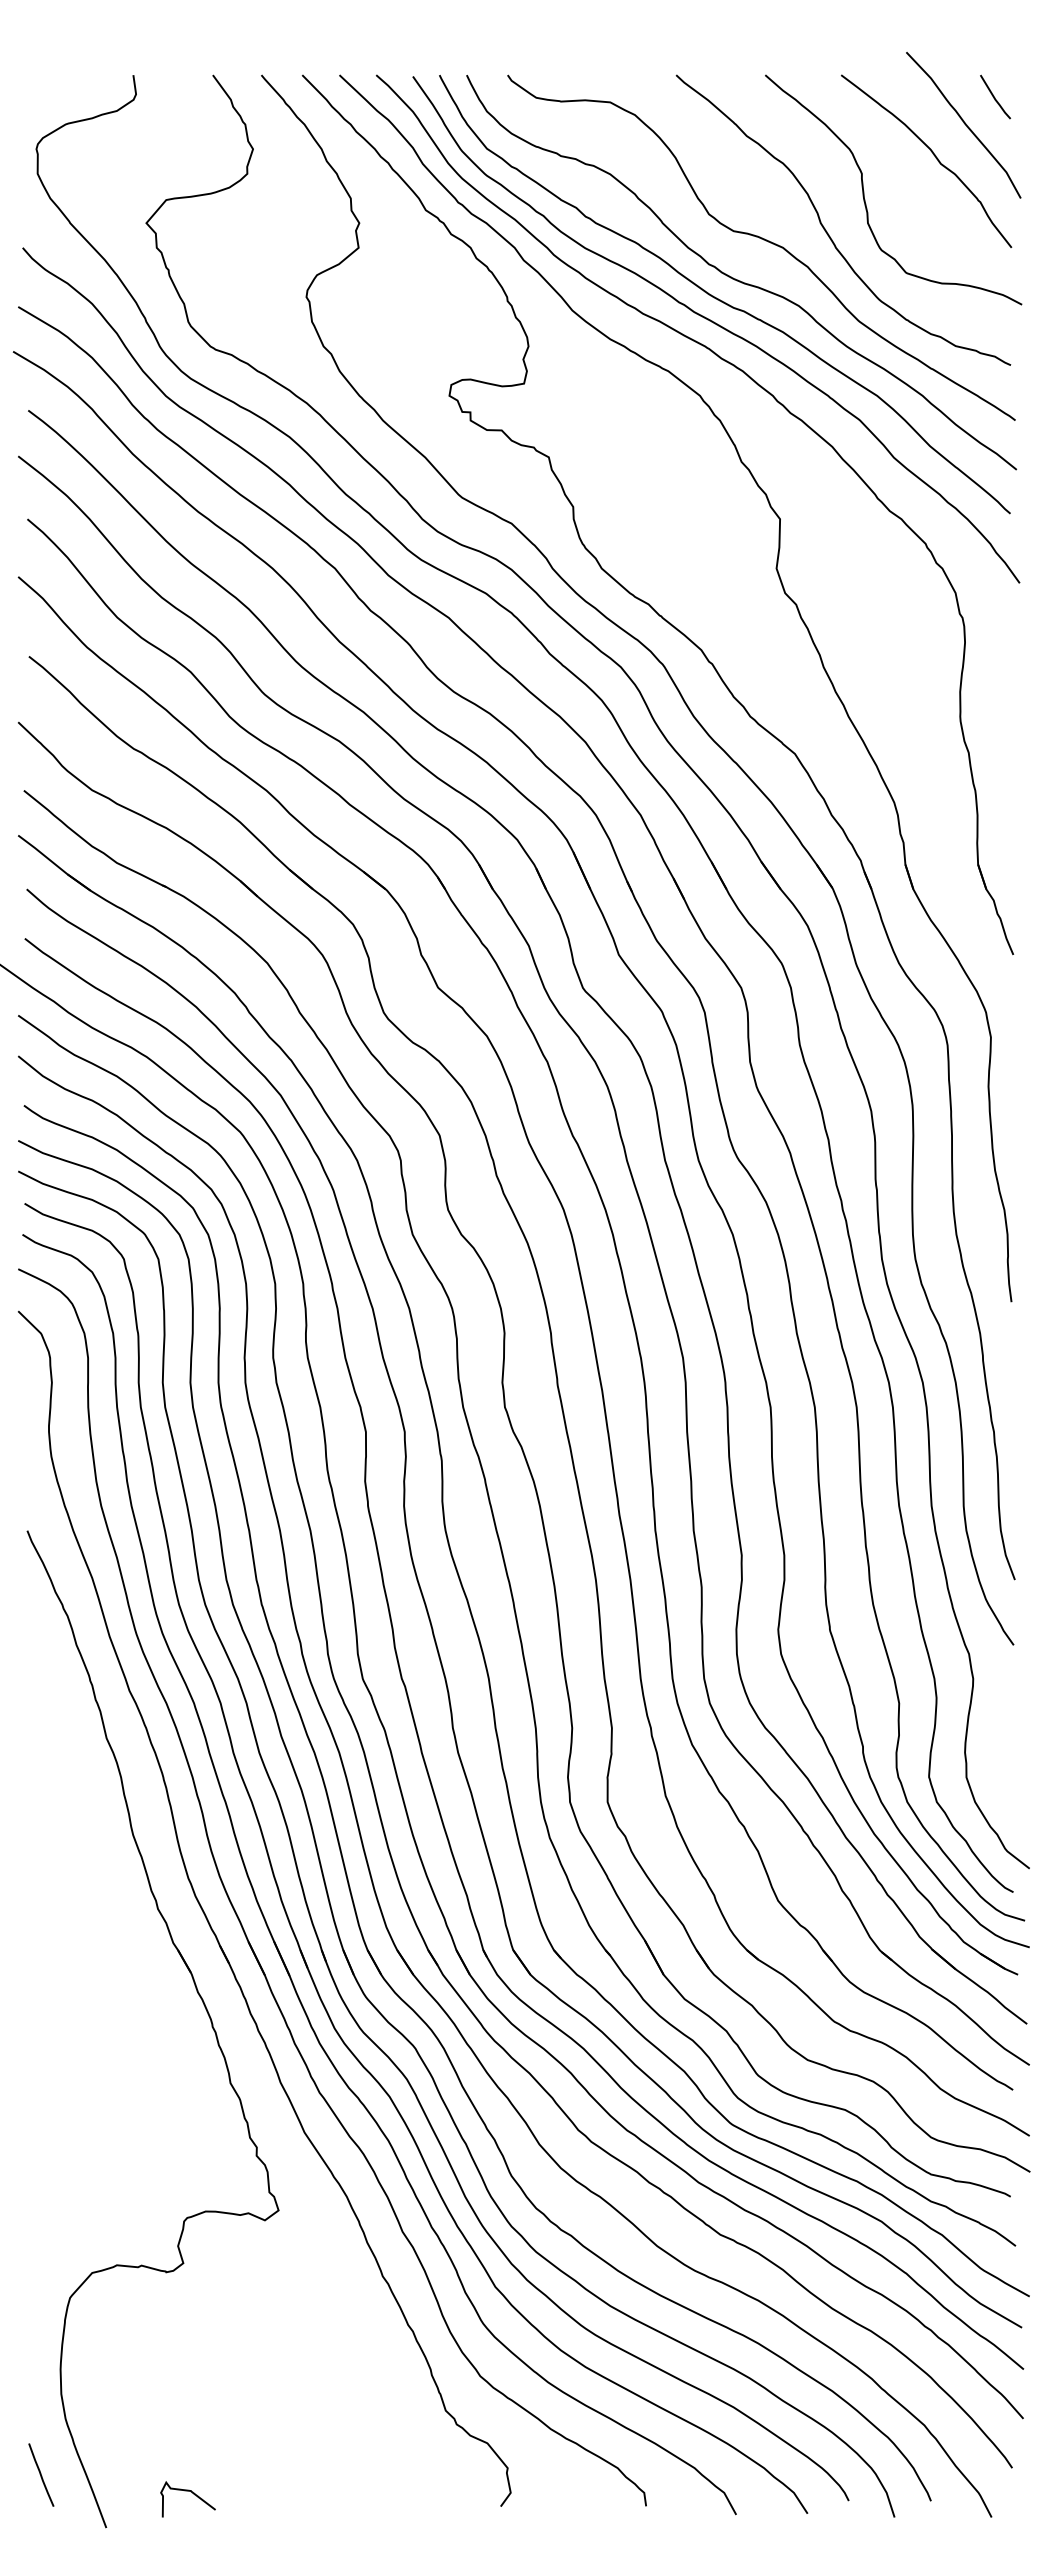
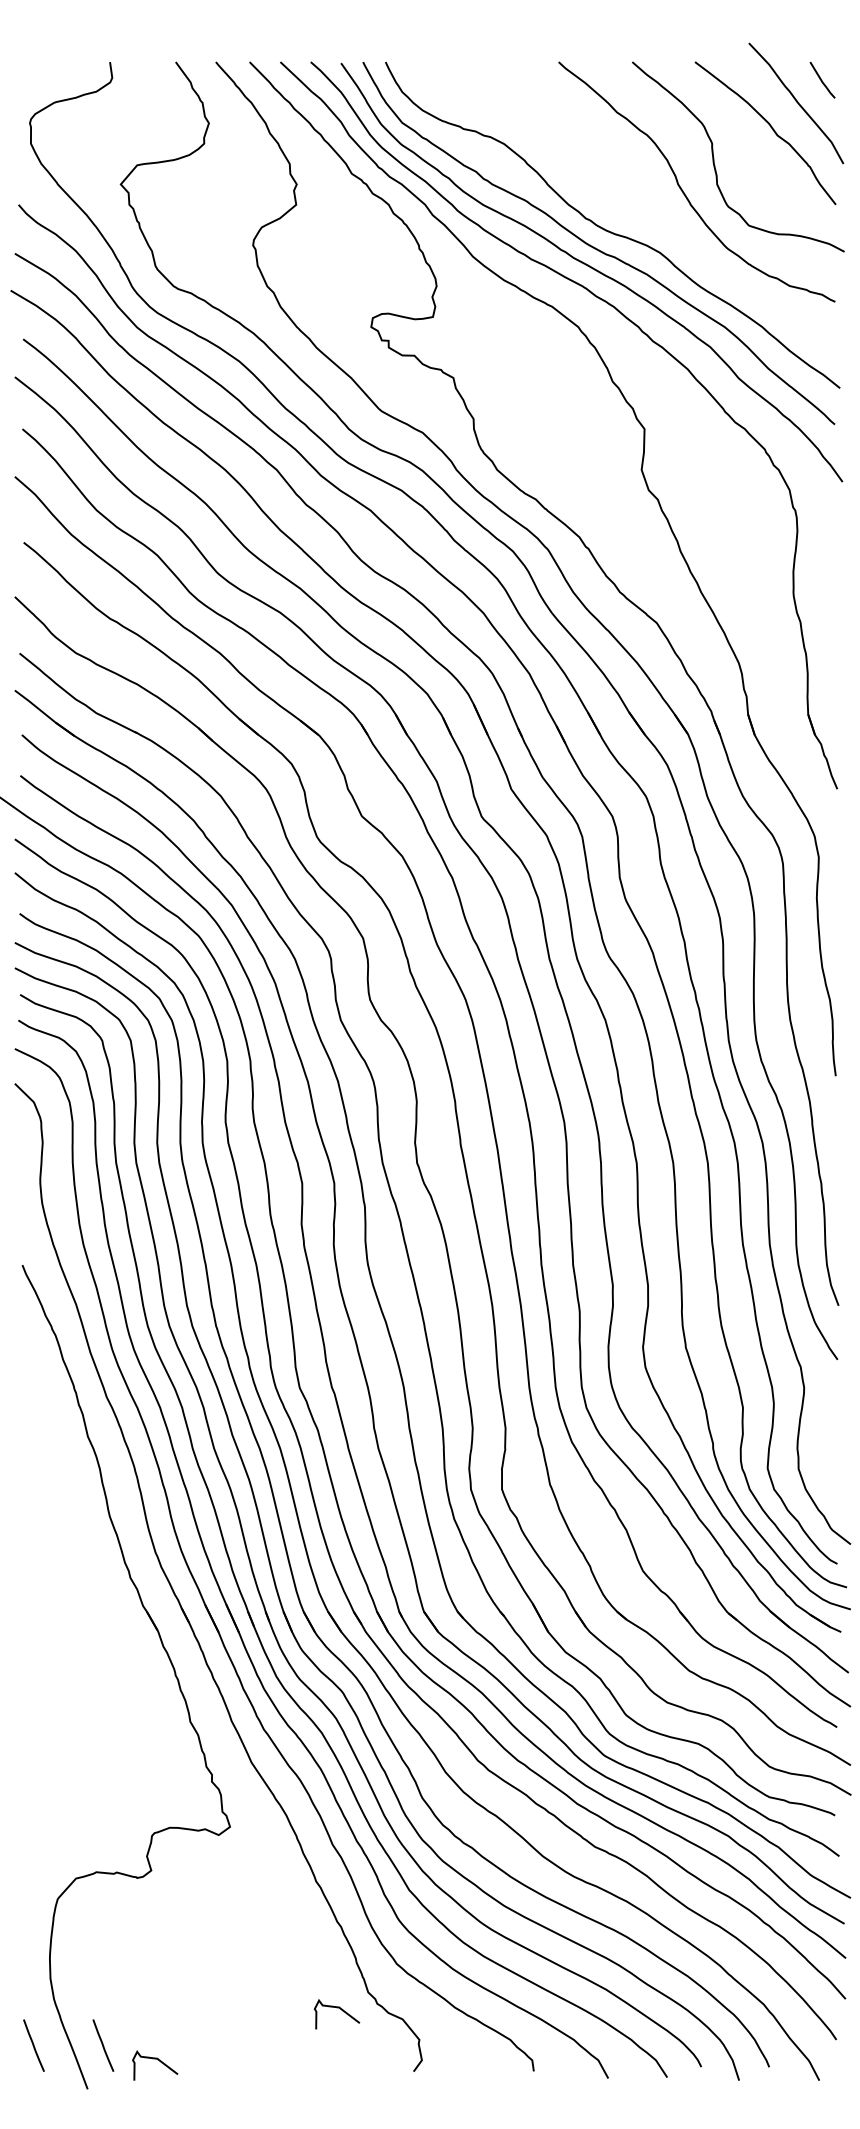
curve: (763, 240) -> (630, 198), removed
curve: (412, 2431) -> (340, 2009), added
line: (125, 2474) -> (103, 2045), added

